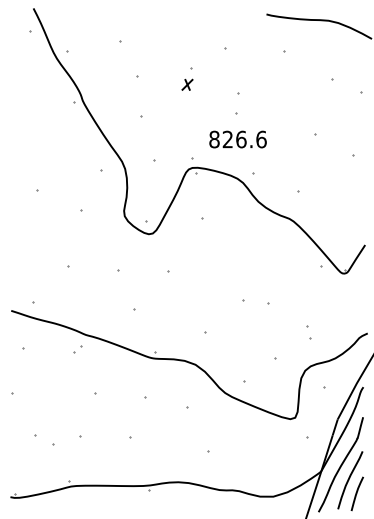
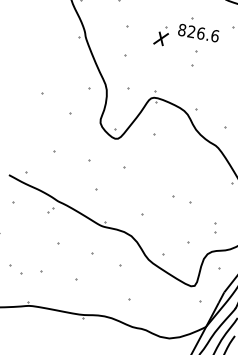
part: (187, 84) -> (161, 38), size x1.67
text: (237, 139) -> (198, 33), moved

